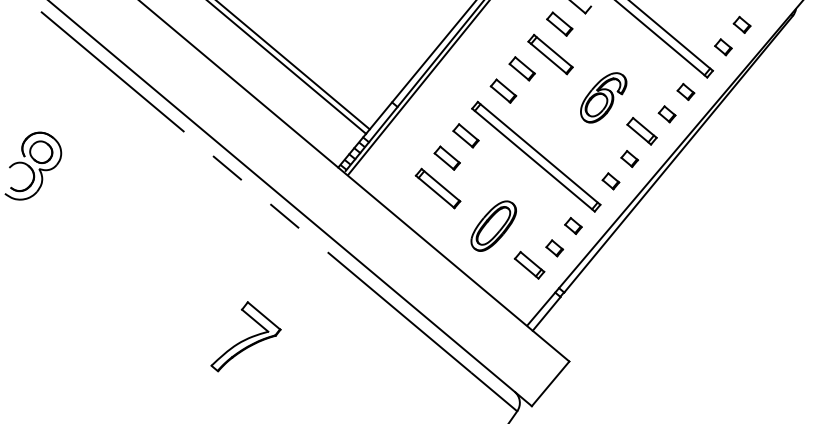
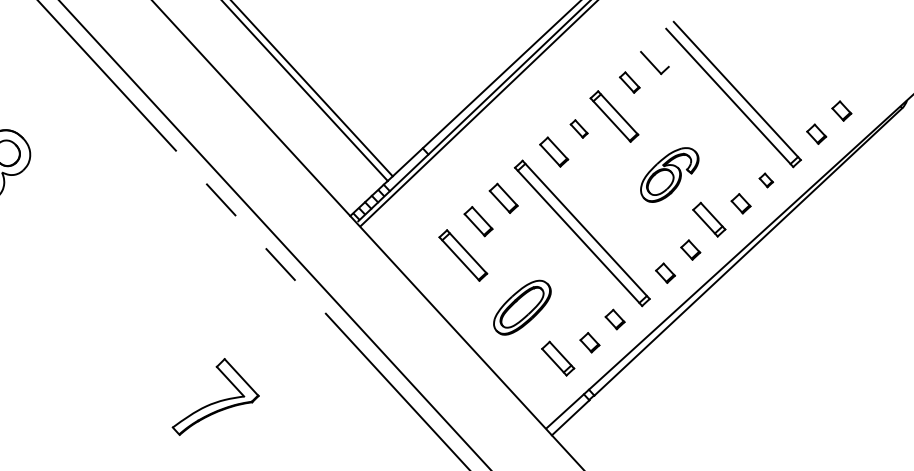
part: (559, 23) -> (629, 81), size x0.7
part: (521, 68) -> (578, 128), size x0.6
part: (685, 91) -> (765, 179), size x0.7

